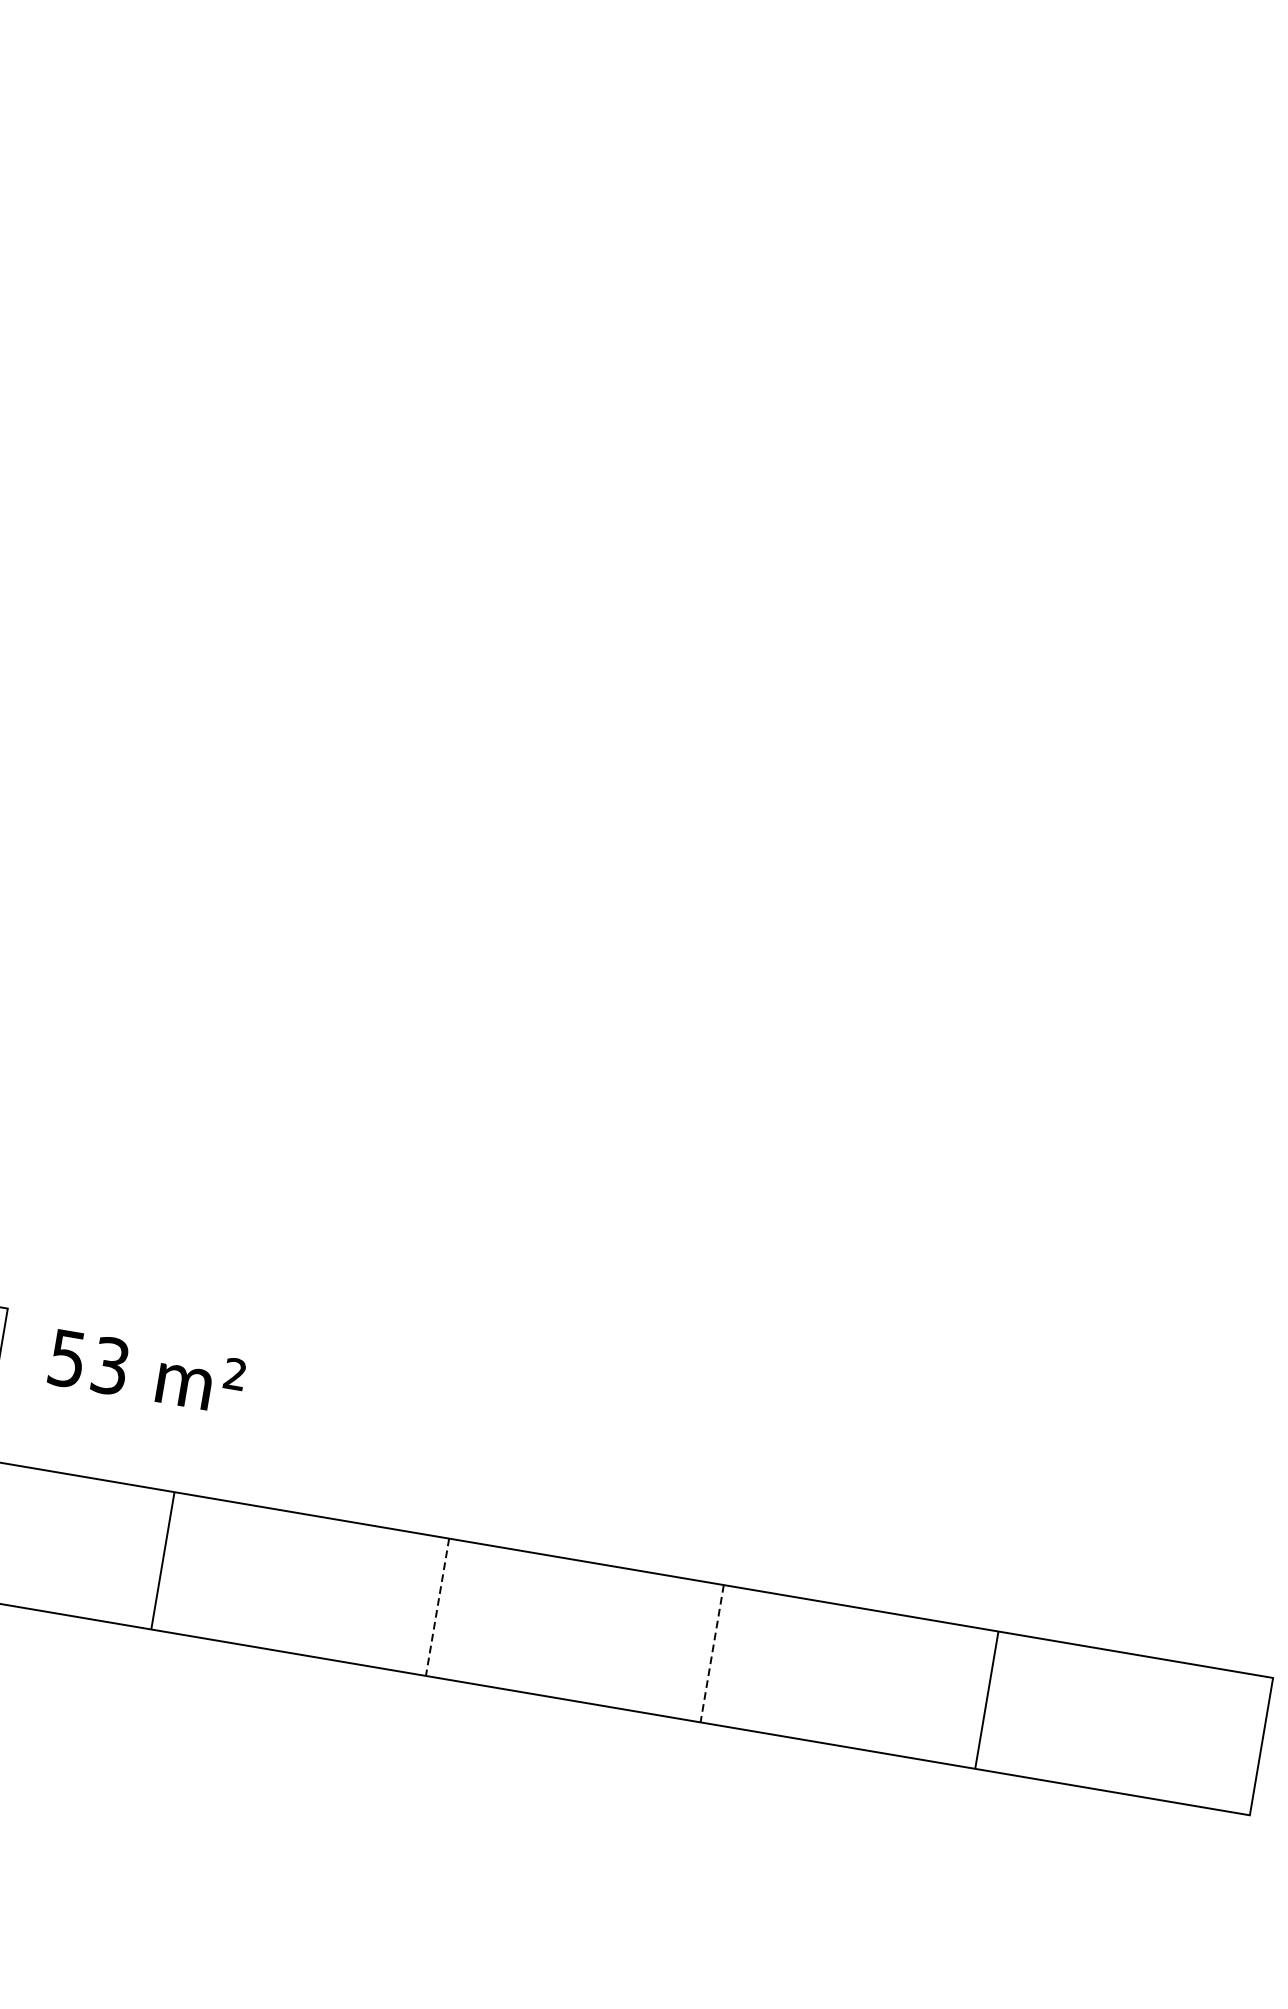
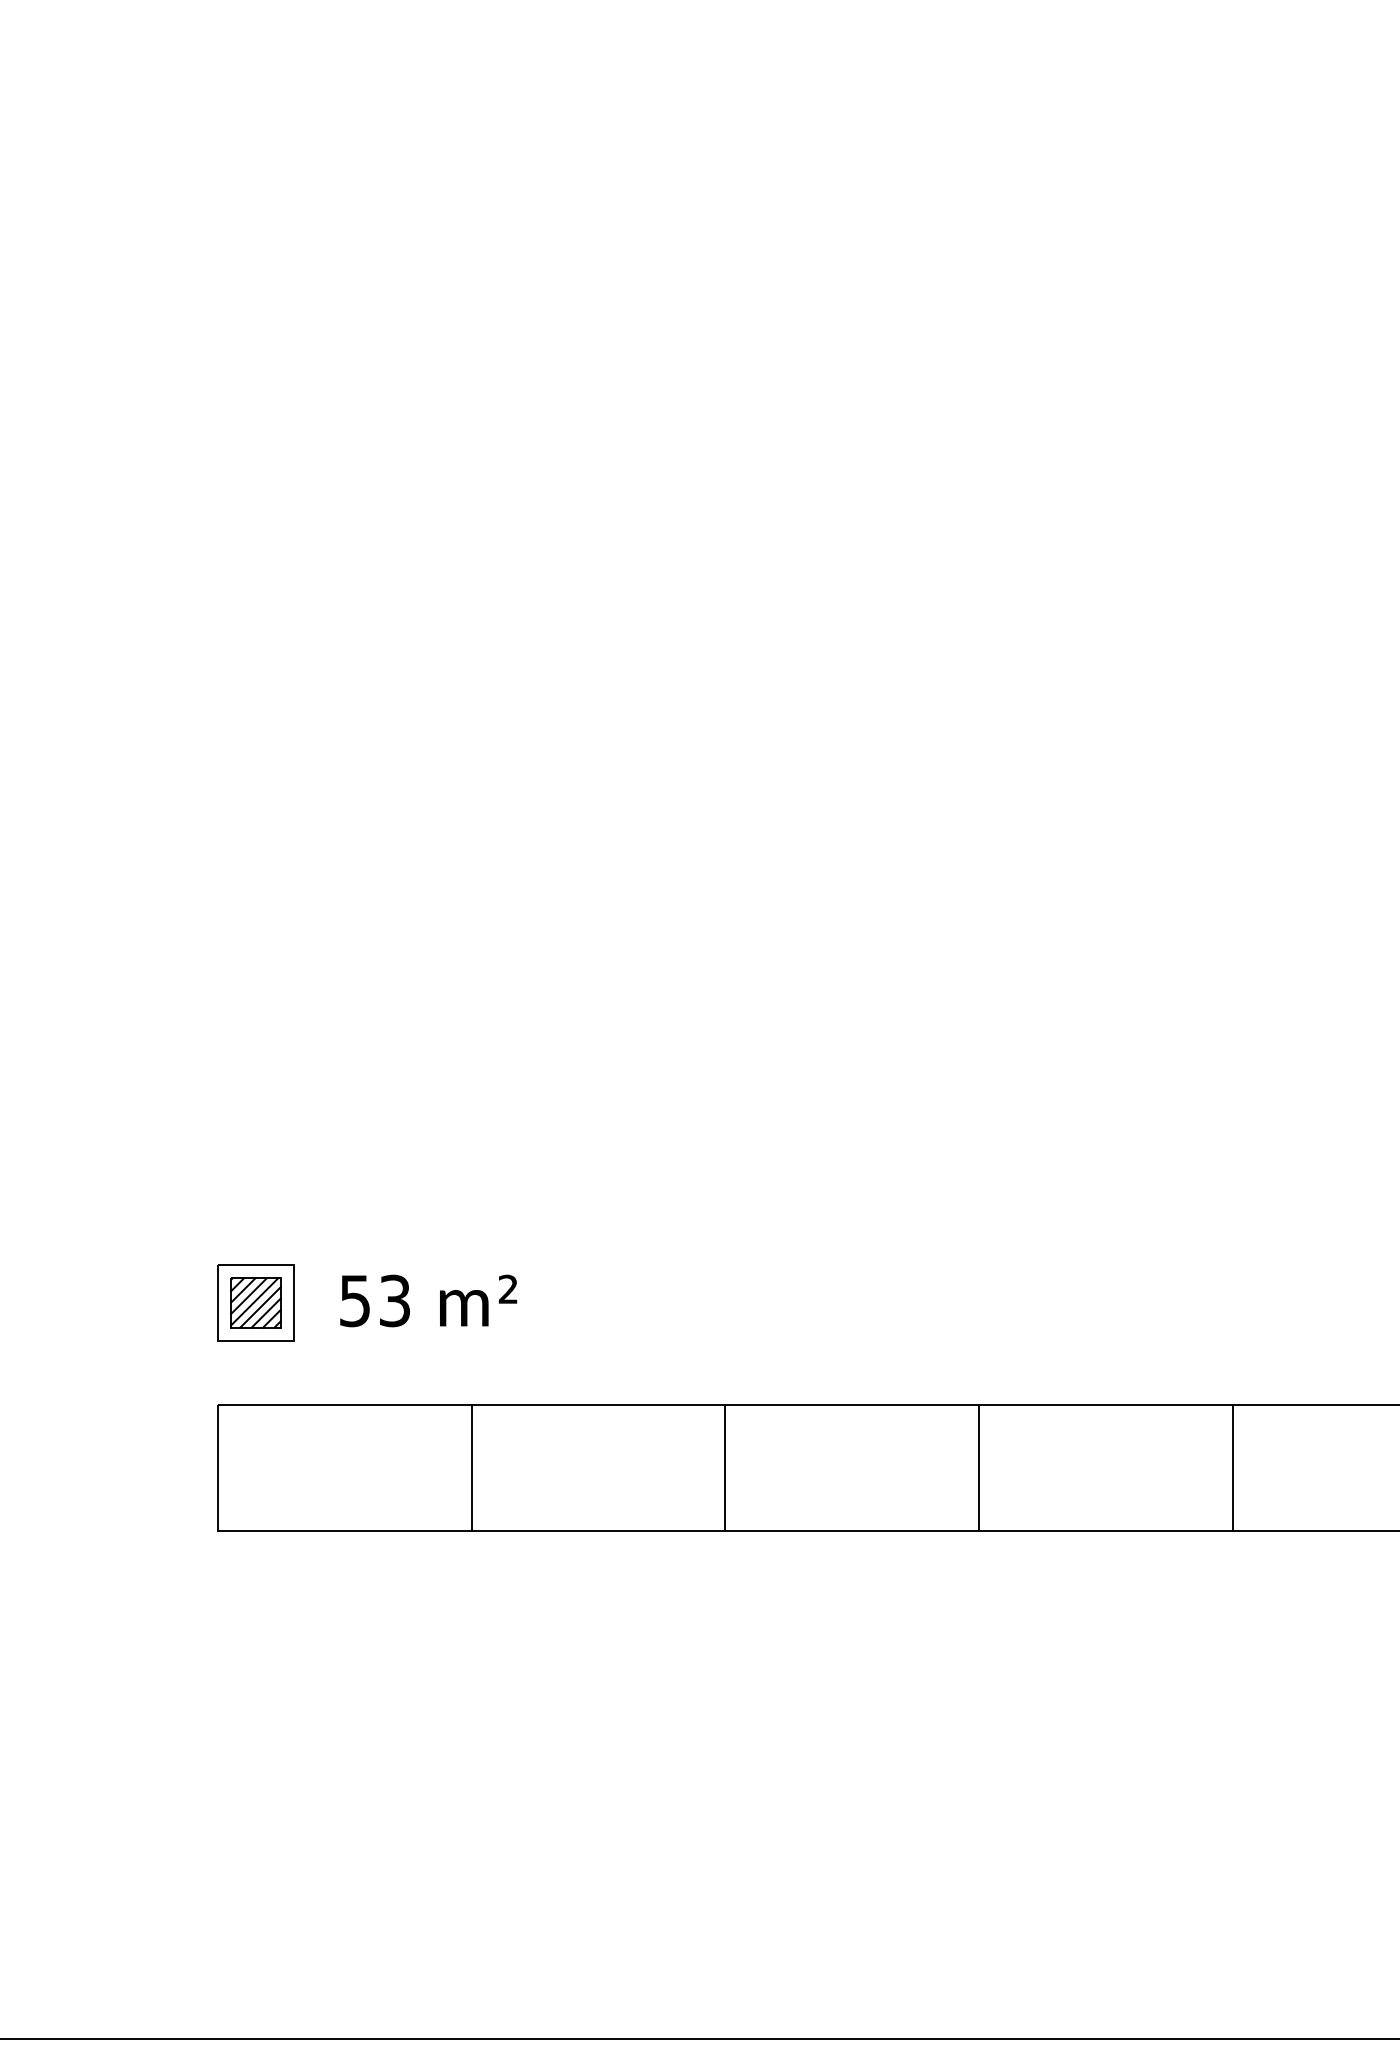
line: (437, 1607) -> (725, 1468), dashed -> solid
line: (712, 1654) -> (979, 1468), dashed -> solid

